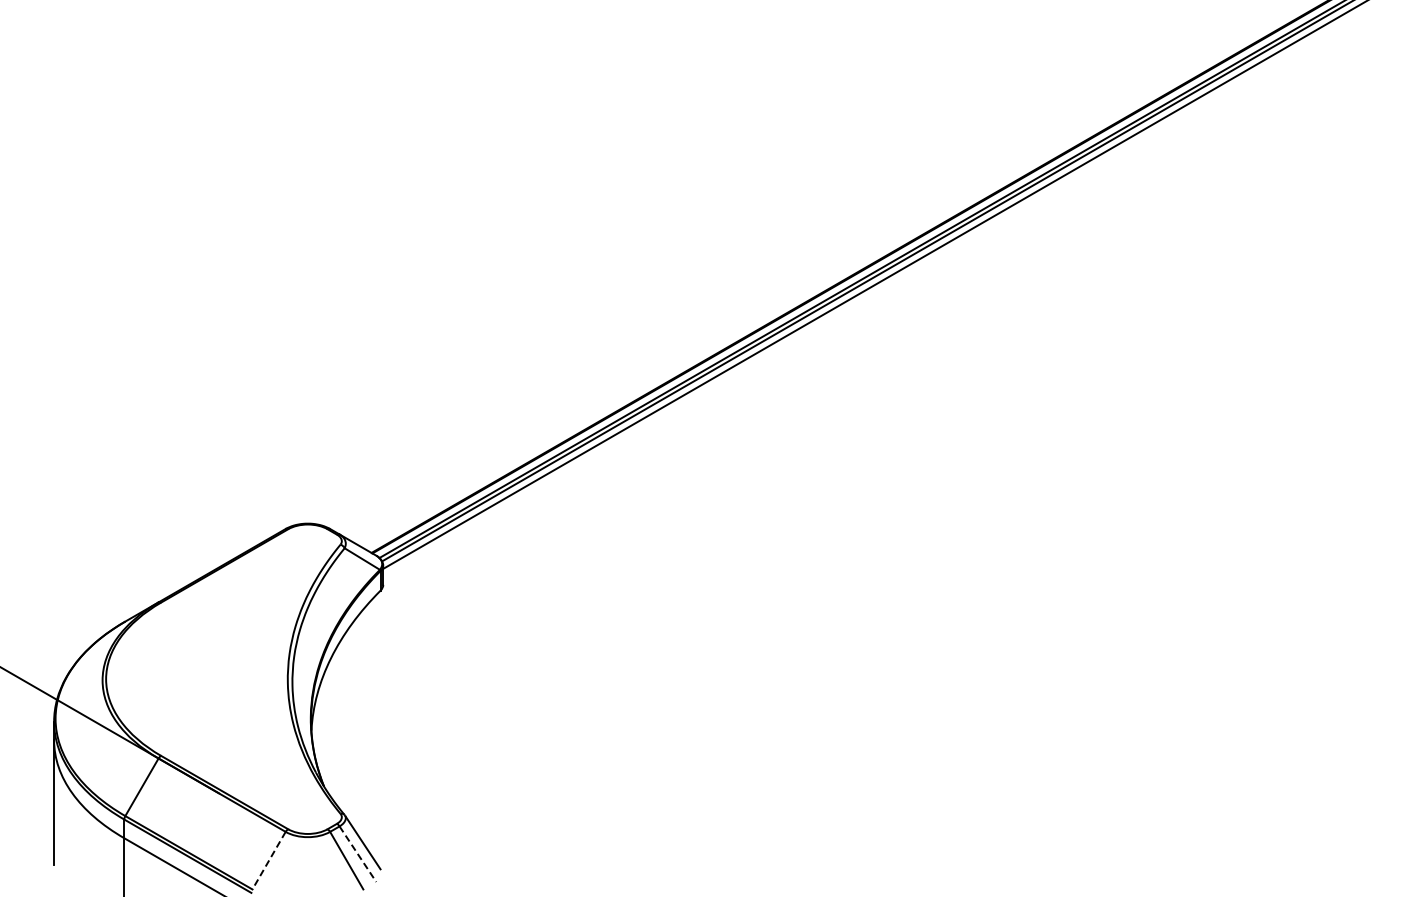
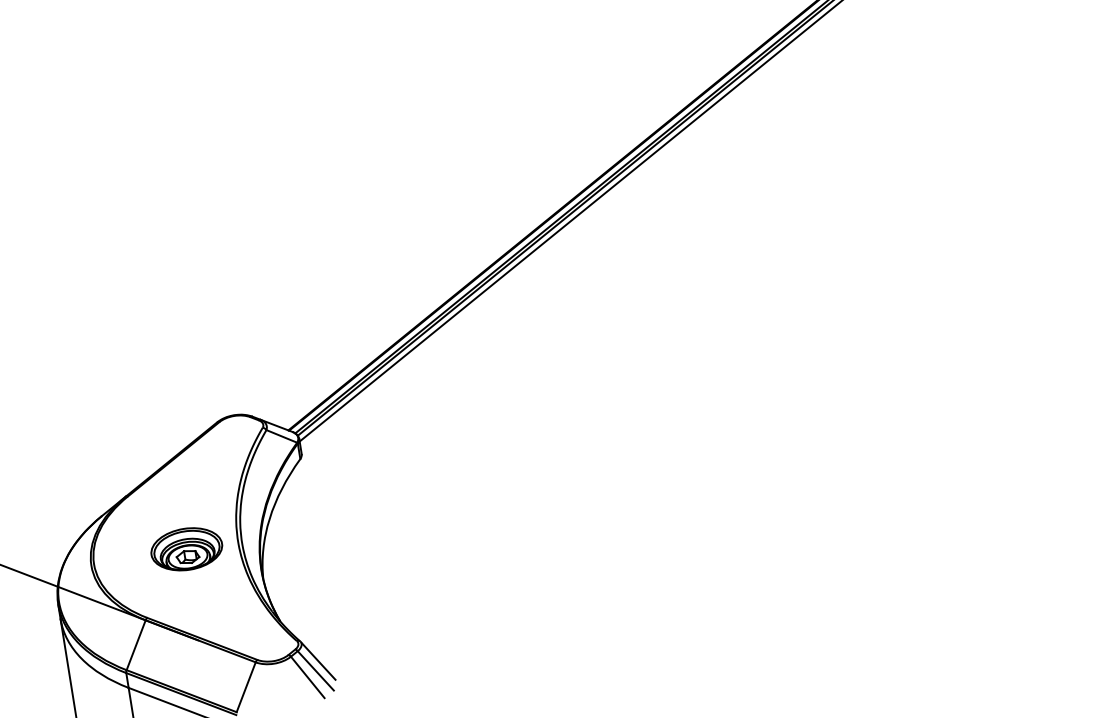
part: (222, 678) -> (186, 548), added
line: (358, 854) -> (316, 671), dashed -> solid
line: (268, 861) -> (245, 688), dashed -> solid

